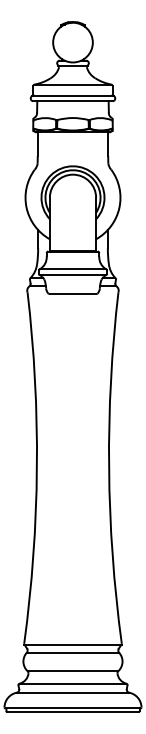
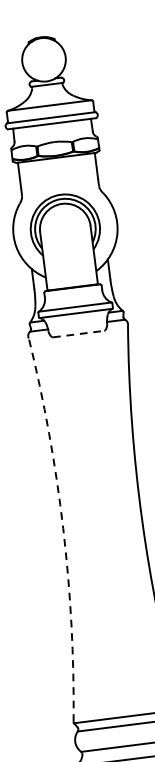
line: (73, 294) -> (79, 334), solid -> dashed
arc: (36, 467) -> (62, 528), solid -> dashed

